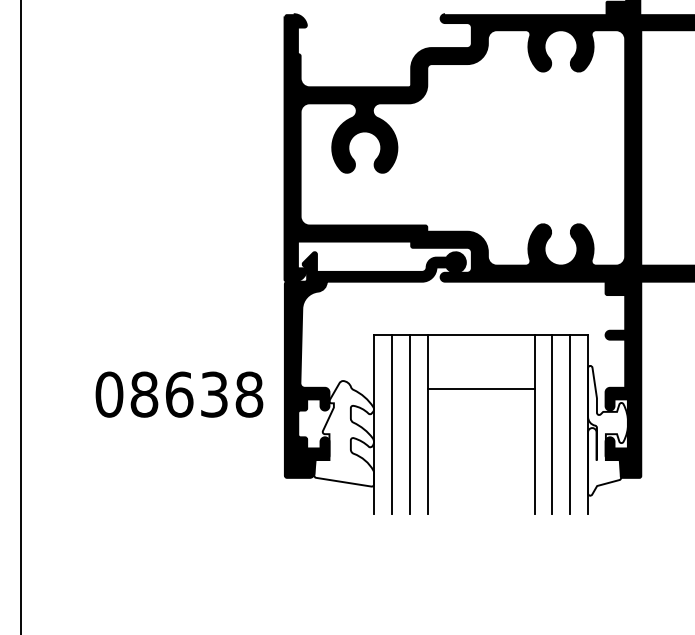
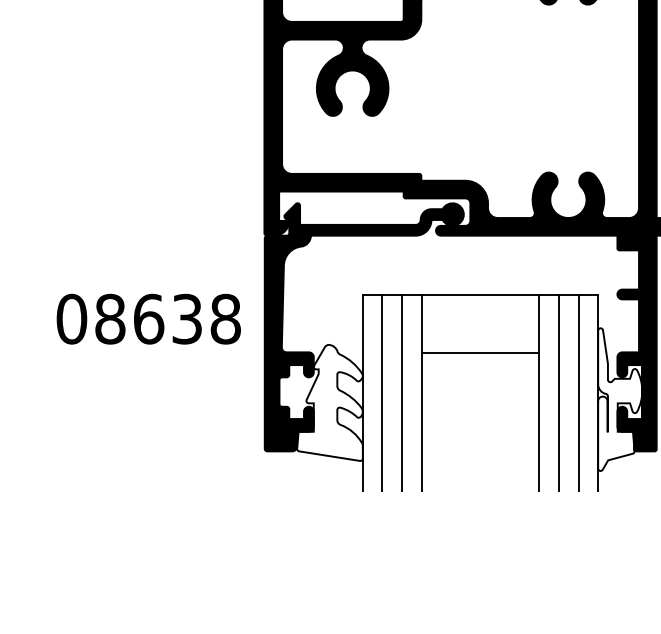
text: (179, 394) -> (148, 319), moved

